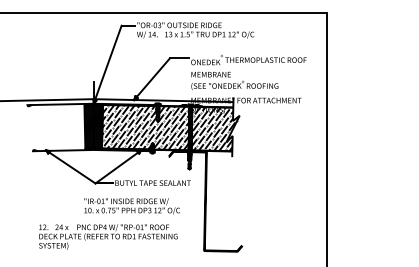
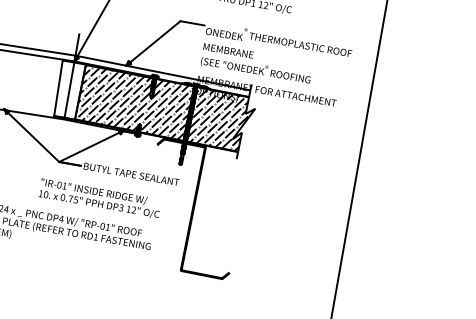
hatch: (93, 126) -> (69, 89), removed

